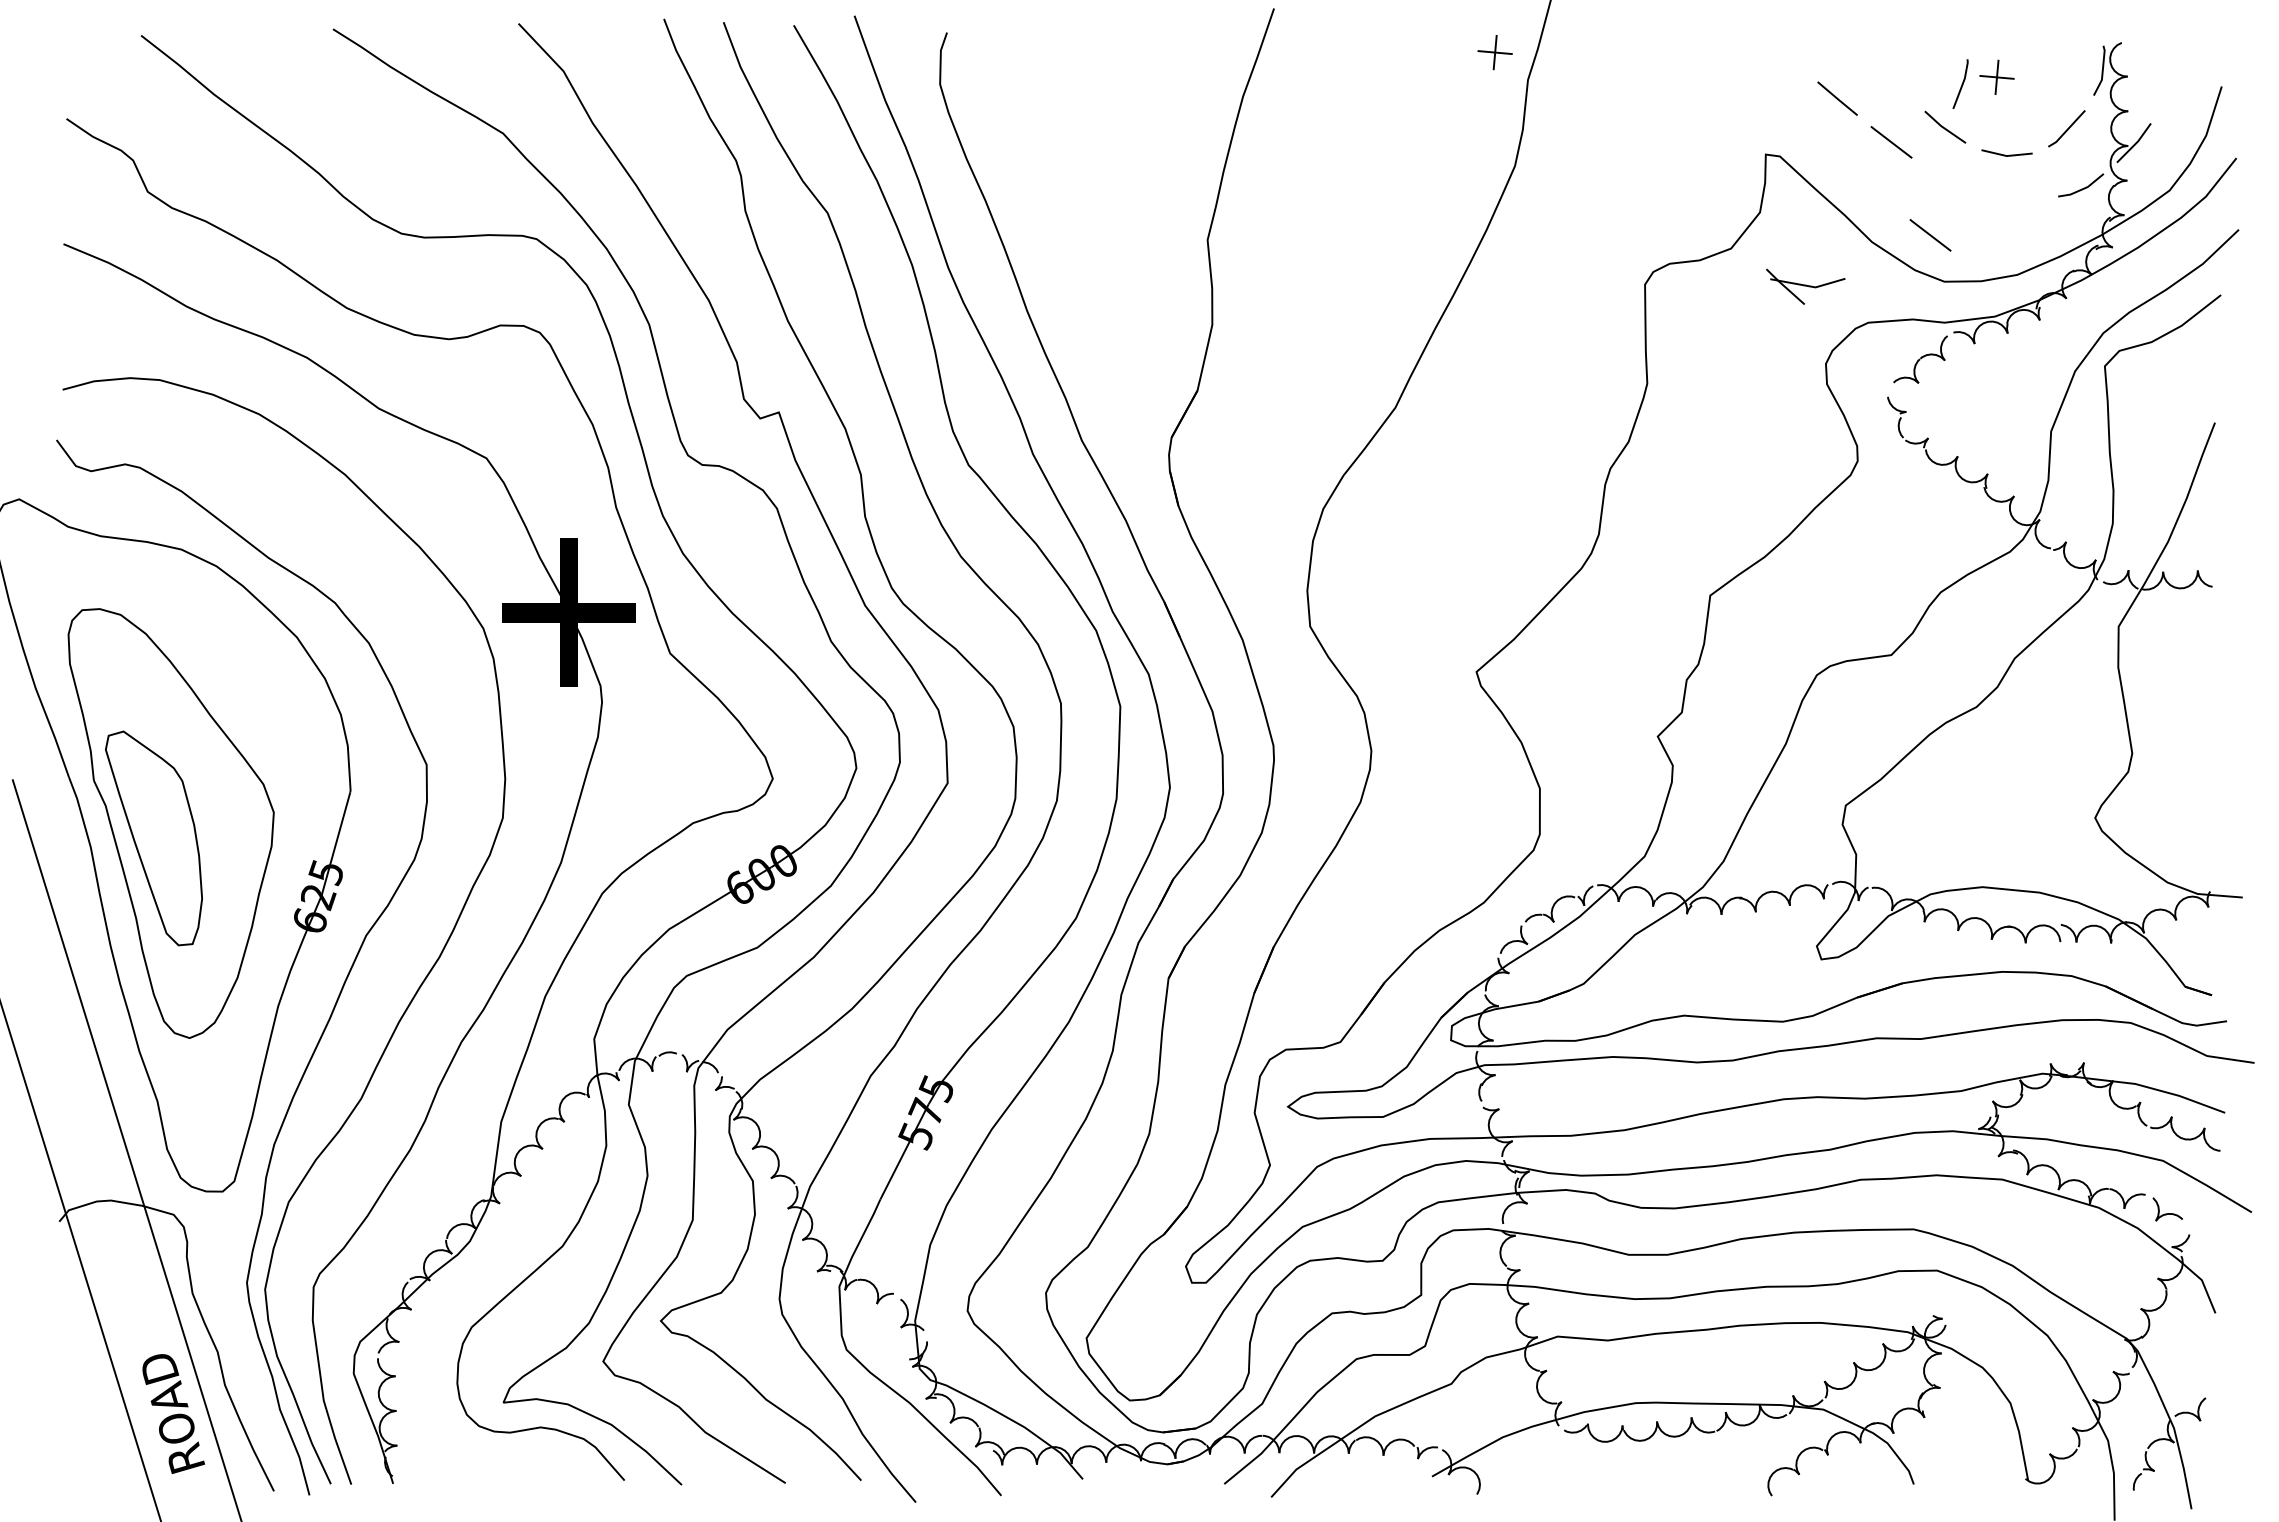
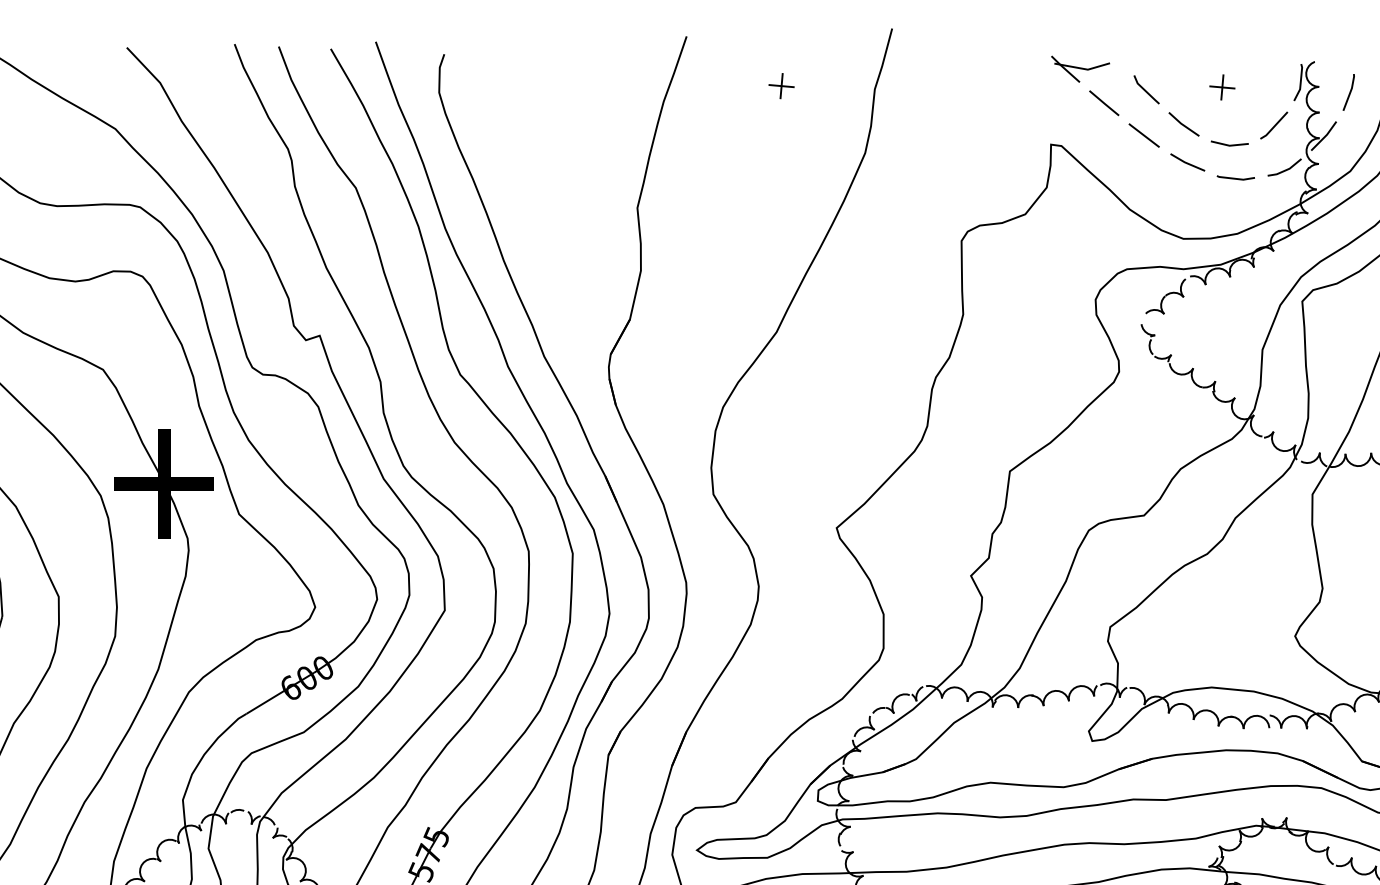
part: (1494, 52) -> (781, 86), moved
line: (1893, 80) -> (1145, 89), added
line: (1961, 84) -> (1349, 92), moved
line: (1949, 178) -> (1187, 162), added
line: (2014, 199) -> (1235, 177), added
line: (1930, 235) -> (1173, 204), removed
part: (1805, 286) -> (1080, 69), moved

